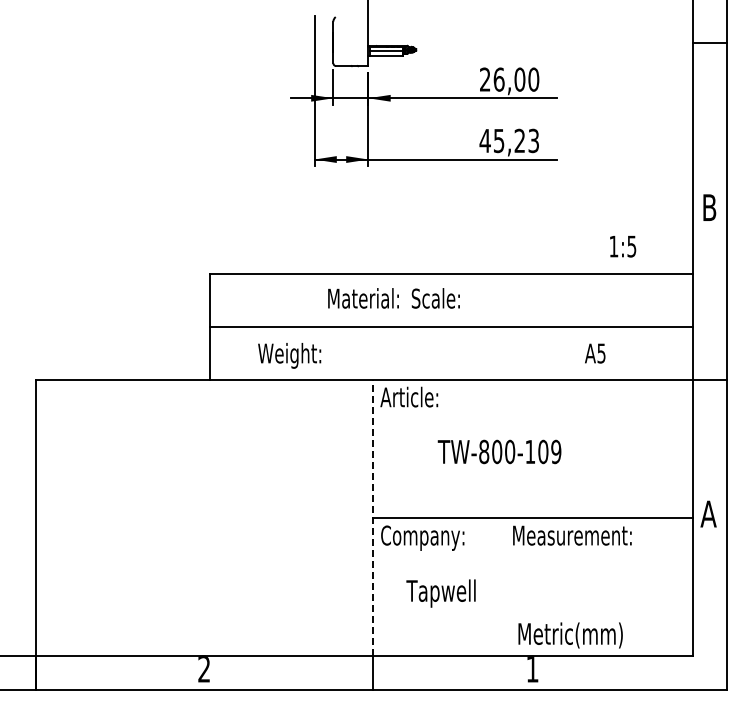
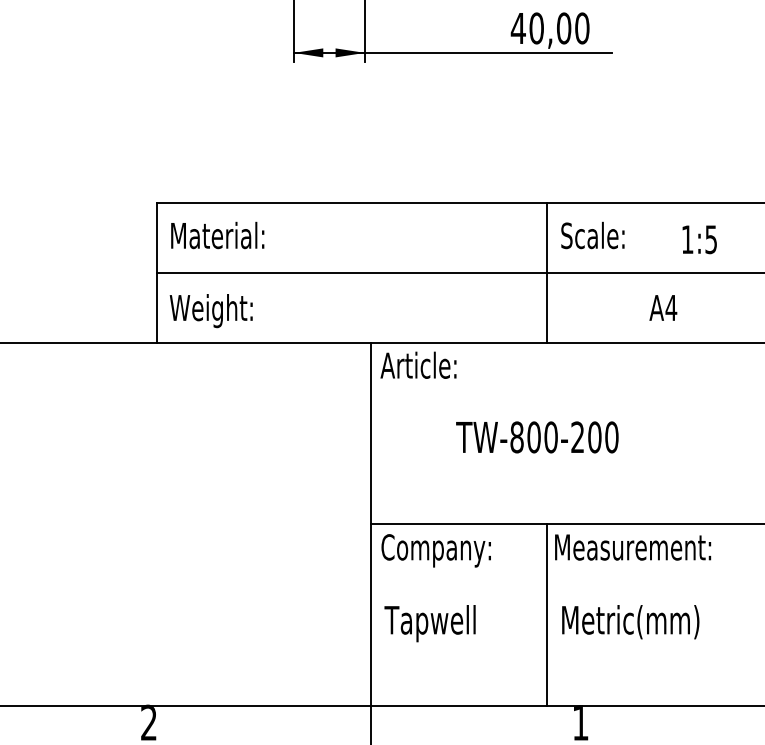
text: (516, 140) -> (559, 27), 45,23 -> 40,00
text: (623, 246) -> (700, 239), moved
text: (363, 298) -> (217, 235), moved
text: (435, 298) -> (592, 235), moved
line: (507, 326) -> (547, 272), added
text: (601, 353) -> (671, 307), A5 -> A4
text: (289, 355) -> (211, 310), moved
text: (543, 451) -> (595, 436), TW-800-109 -> TW-800-200
line: (372, 517) -> (370, 523), dashed -> solid
line: (507, 587) -> (547, 615), added
text: (440, 593) -> (429, 623), moved
text: (570, 635) -> (630, 622), moved

